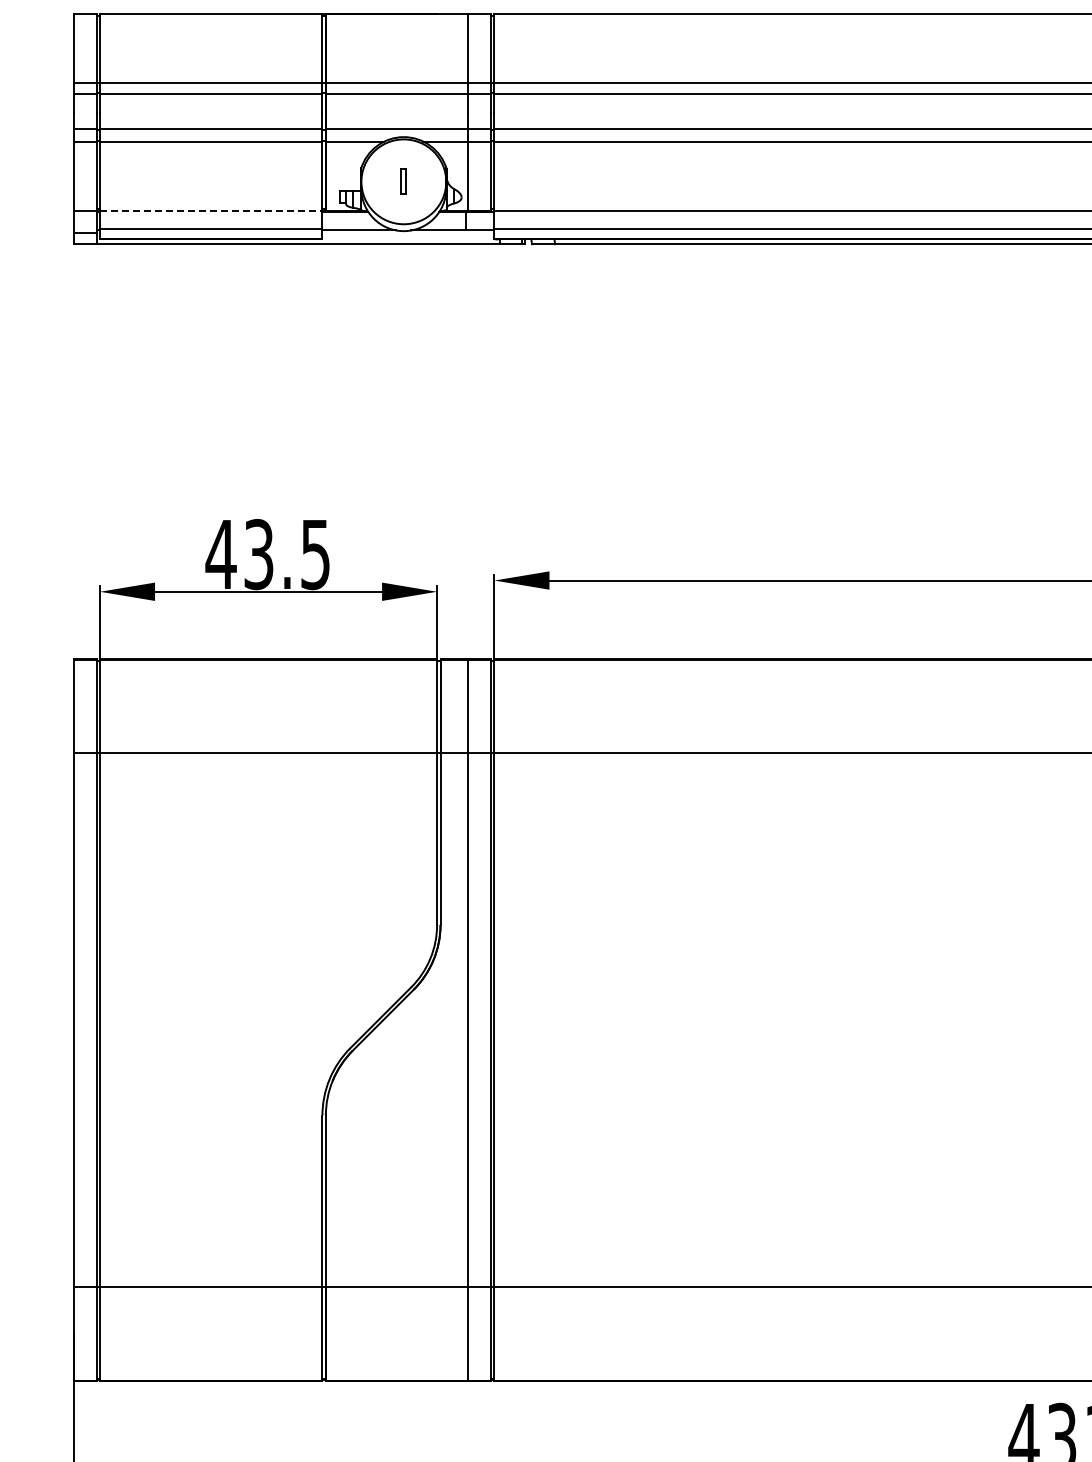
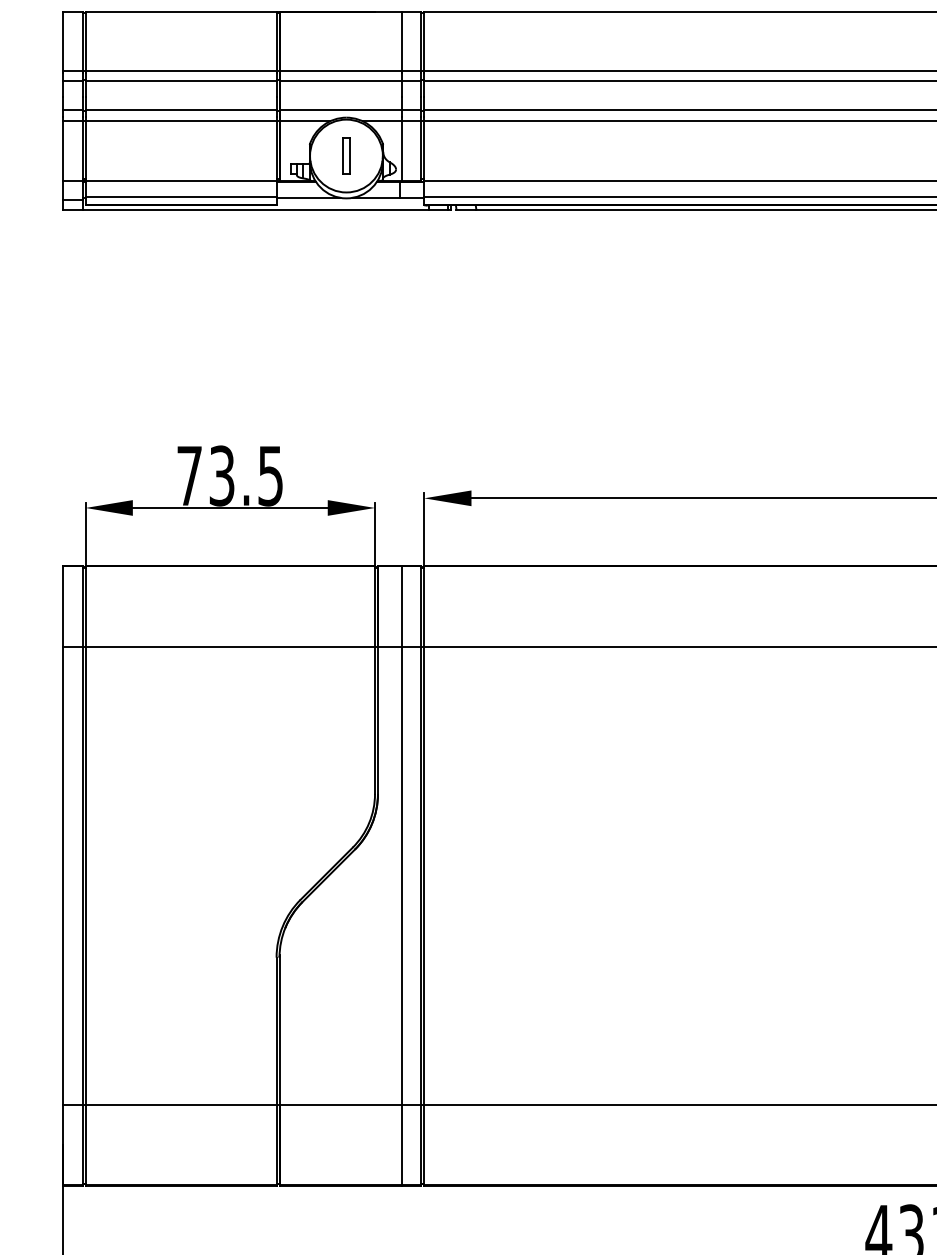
part: (403, 181) -> (346, 155), size x1.67
line: (211, 210) -> (181, 180), dashed -> solid
text: (220, 554) -> (189, 475), 43.5 -> 73.5

